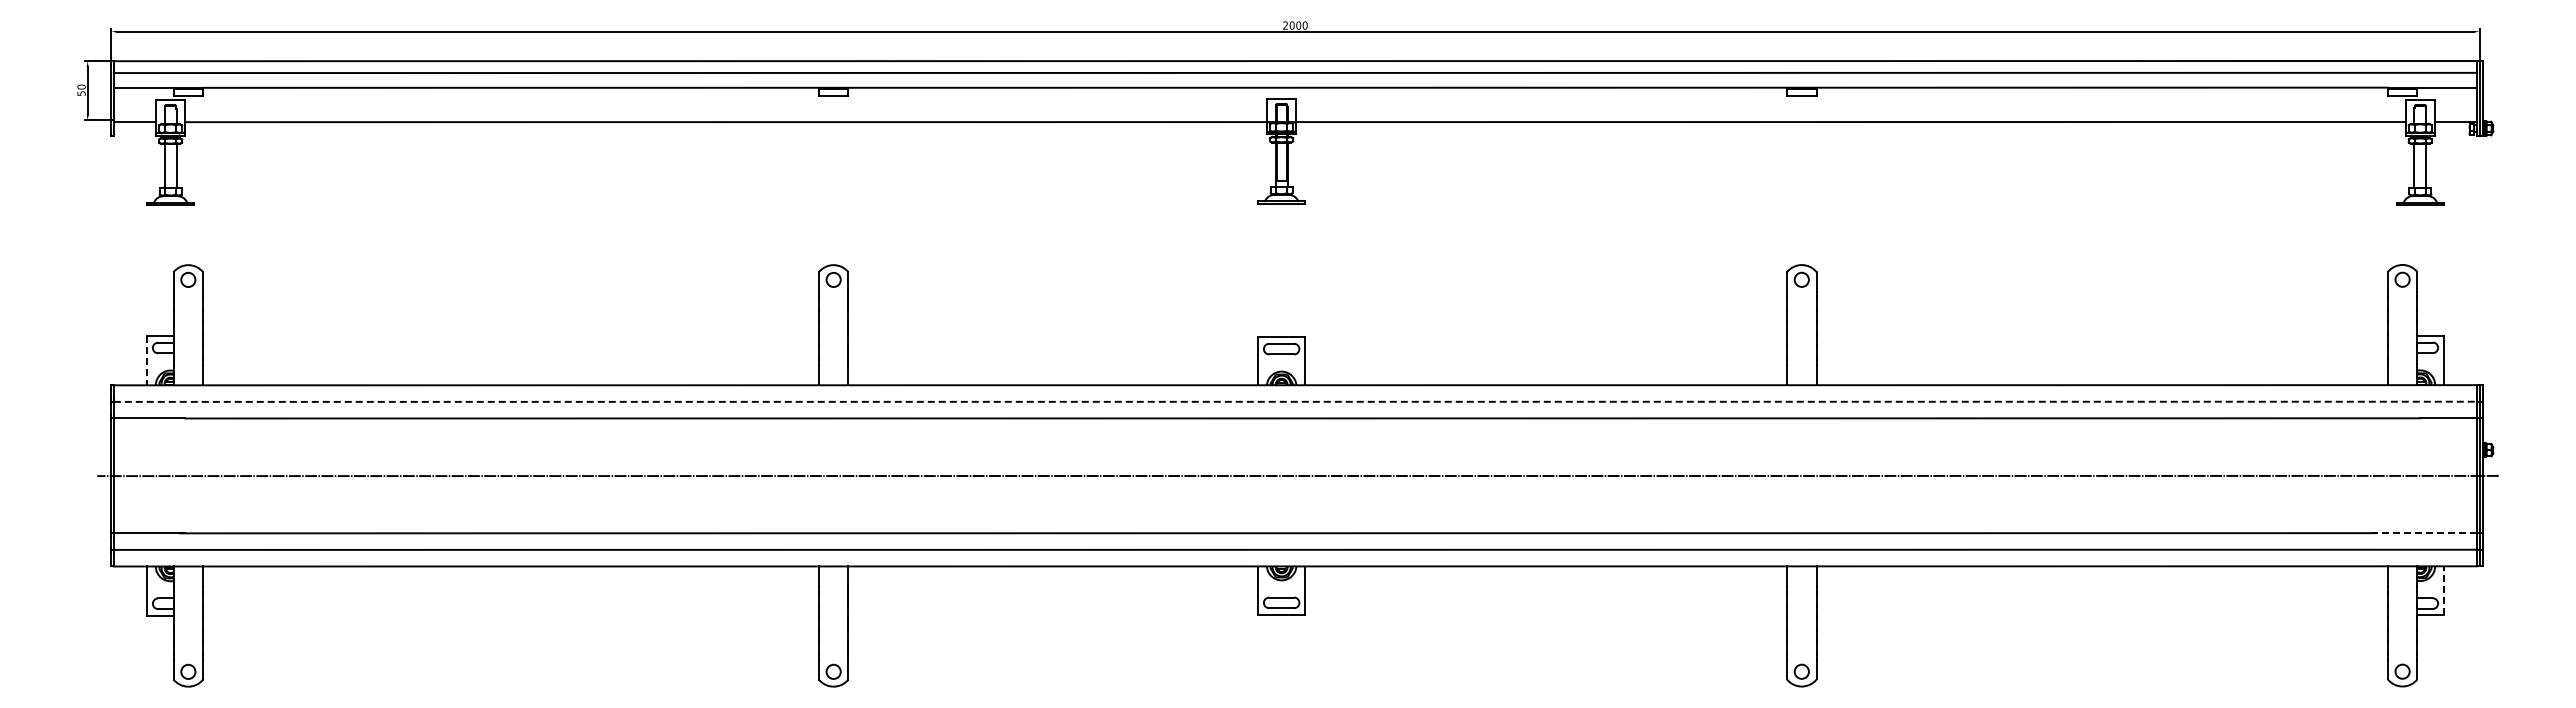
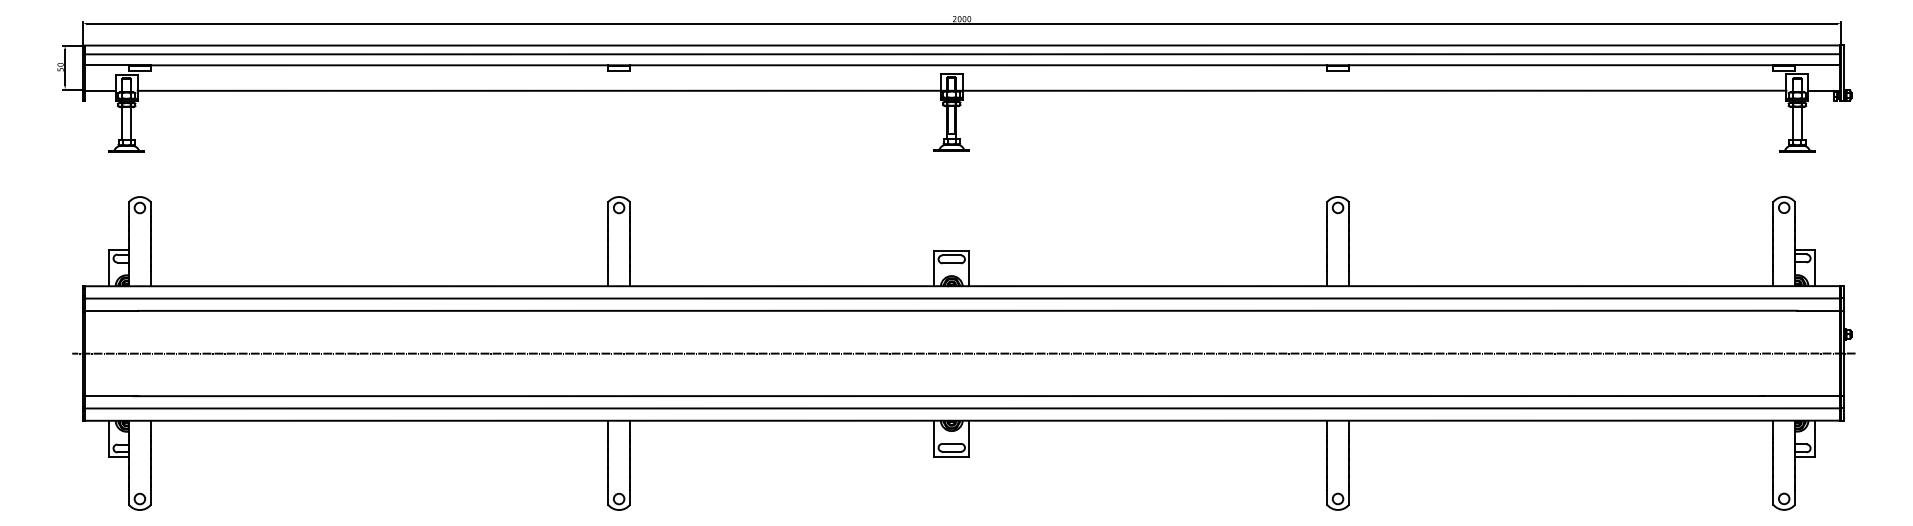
line: (146, 360) -> (108, 267), dashed -> solid
line: (1295, 401) -> (962, 298), dashed -> solid
line: (2423, 533) -> (1799, 396), dashed -> solid
line: (2444, 590) -> (1815, 438), dashed -> solid

